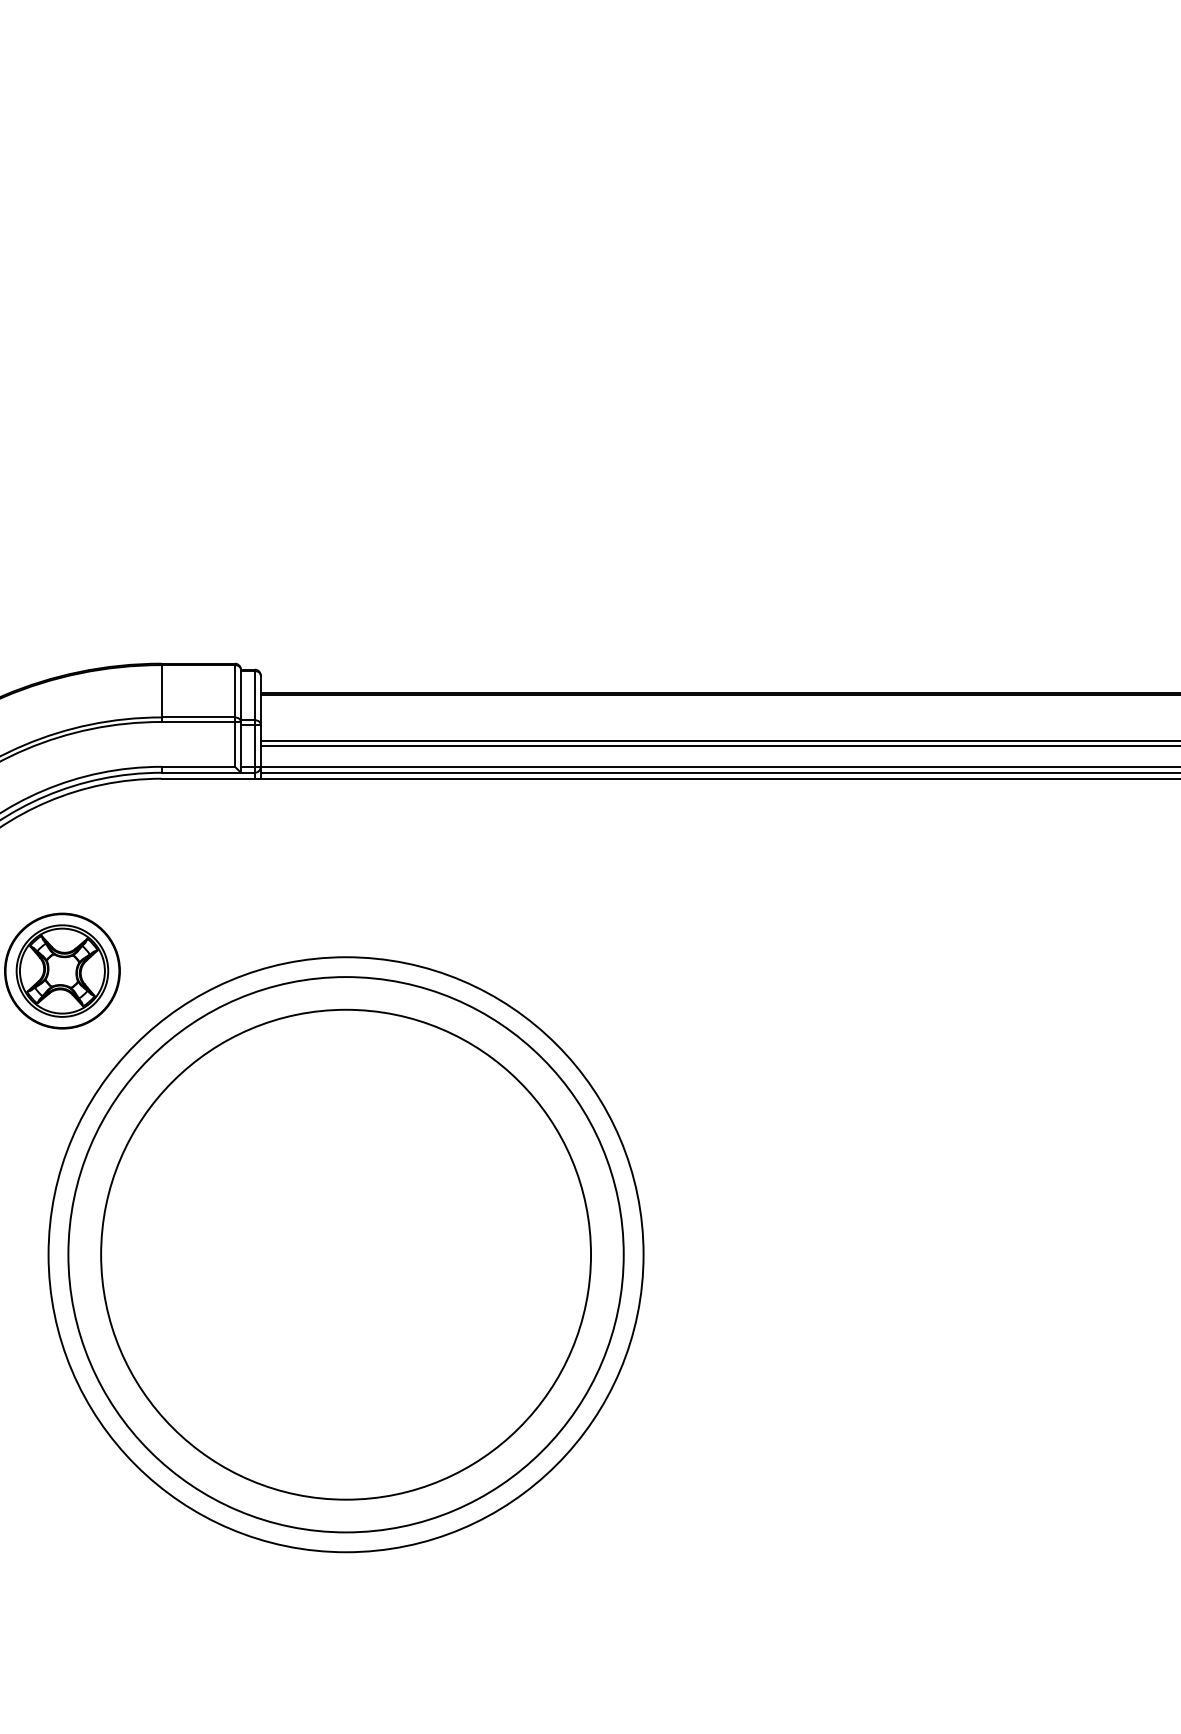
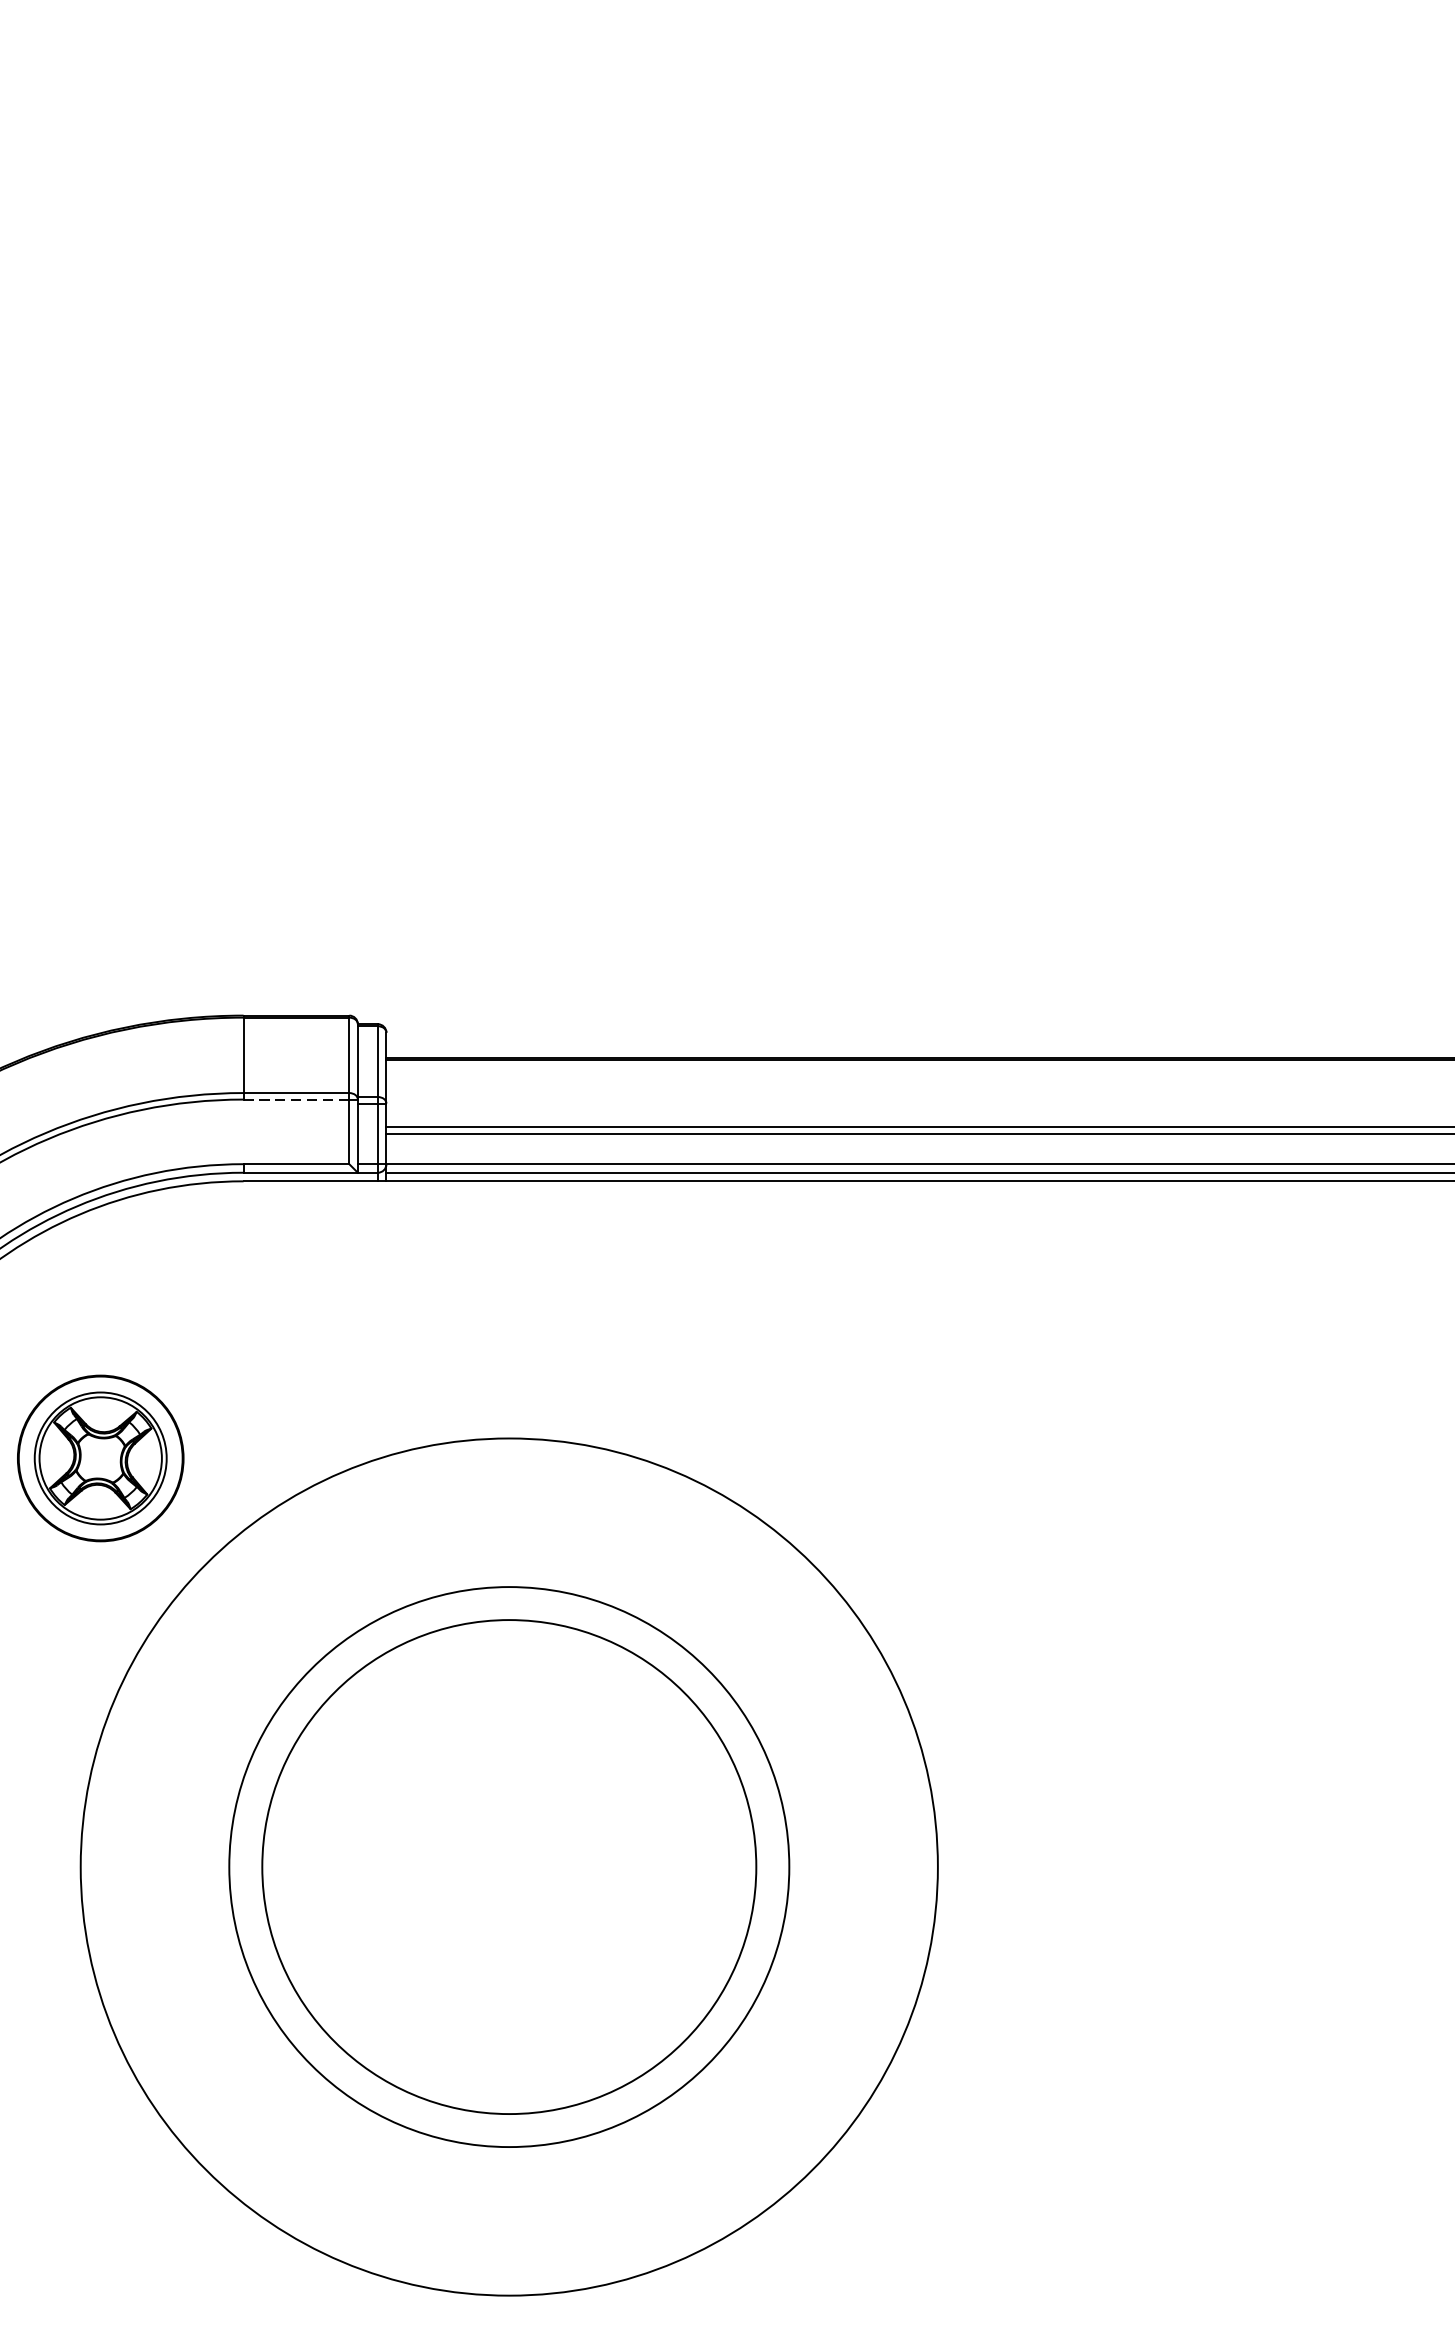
line: (198, 721) -> (296, 1098), solid -> dashed
circle: (345, 1254) -> (508, 1866), size x0.7
circle: (346, 1254) -> (509, 1866), size x0.7

